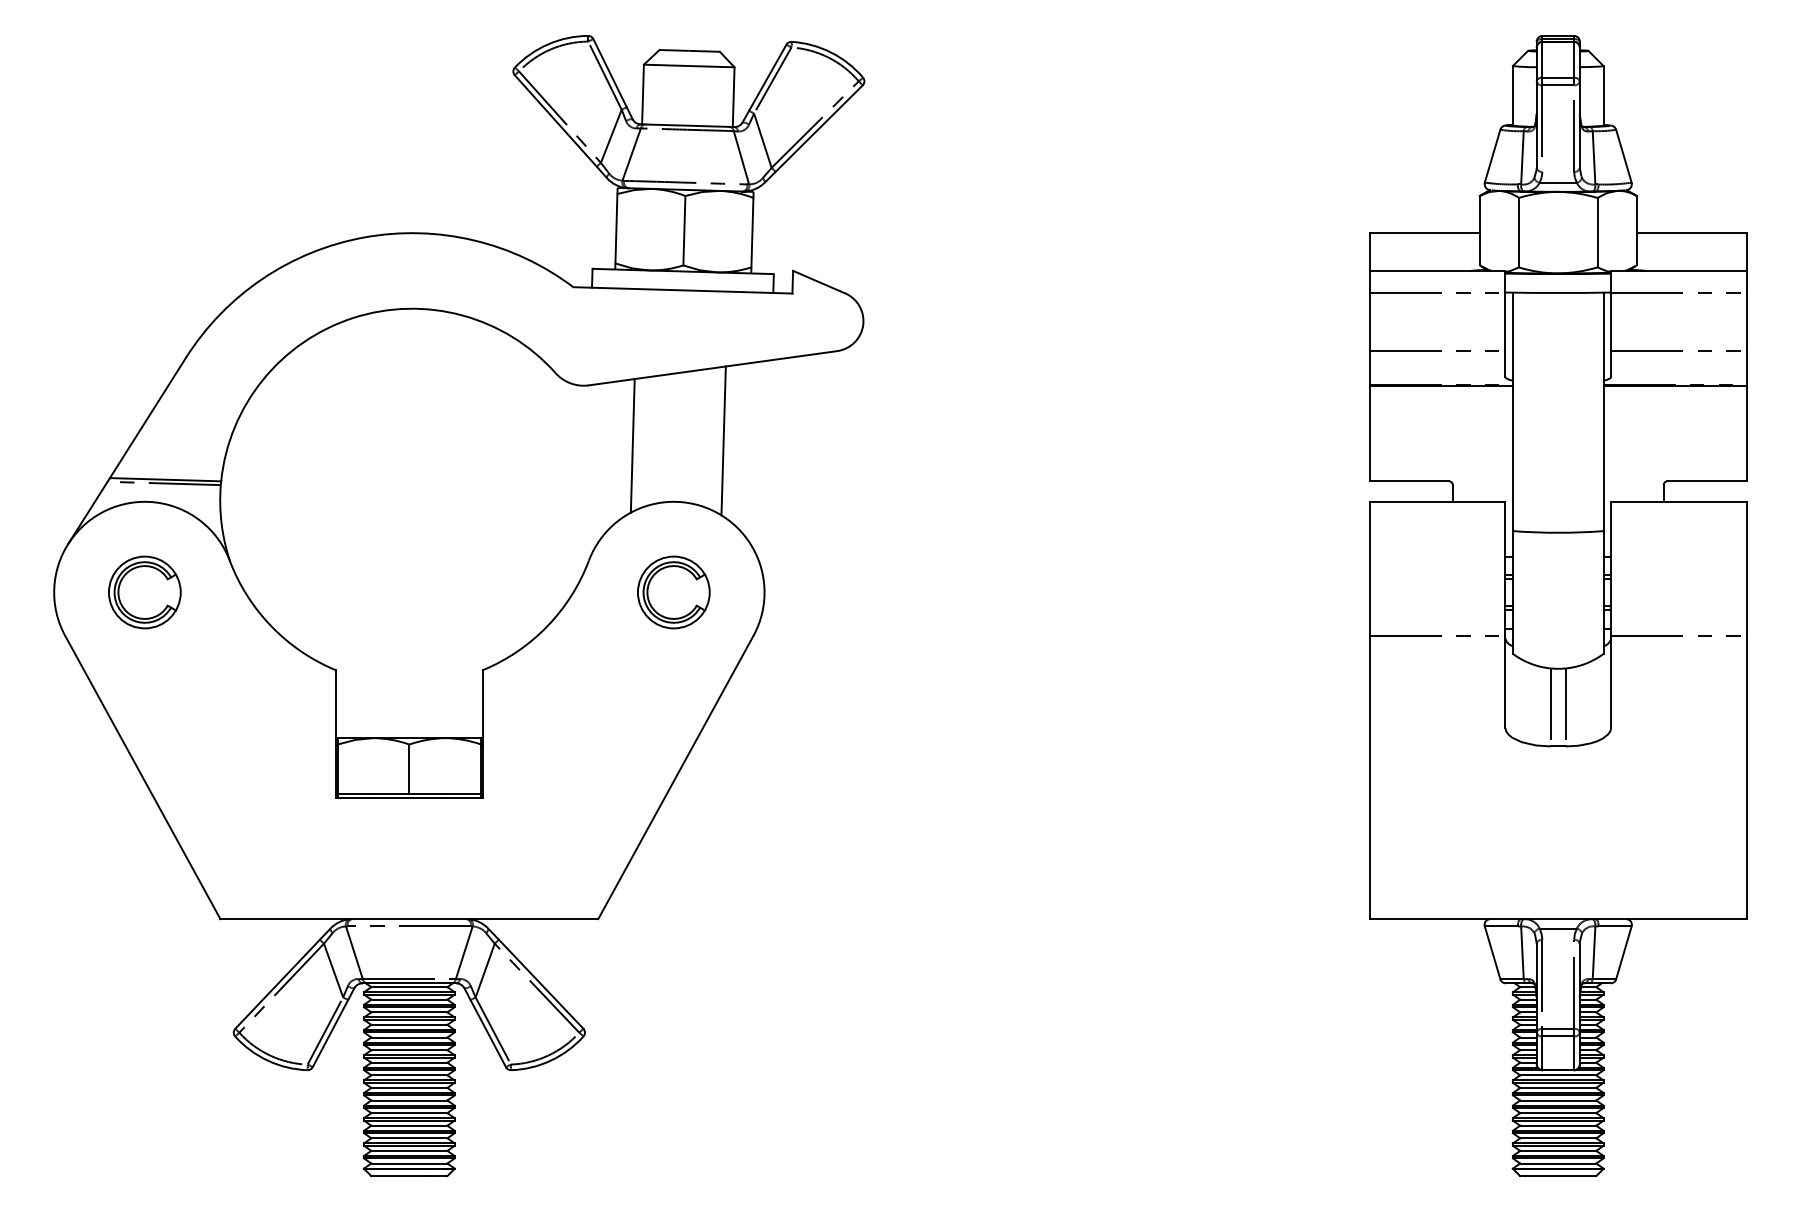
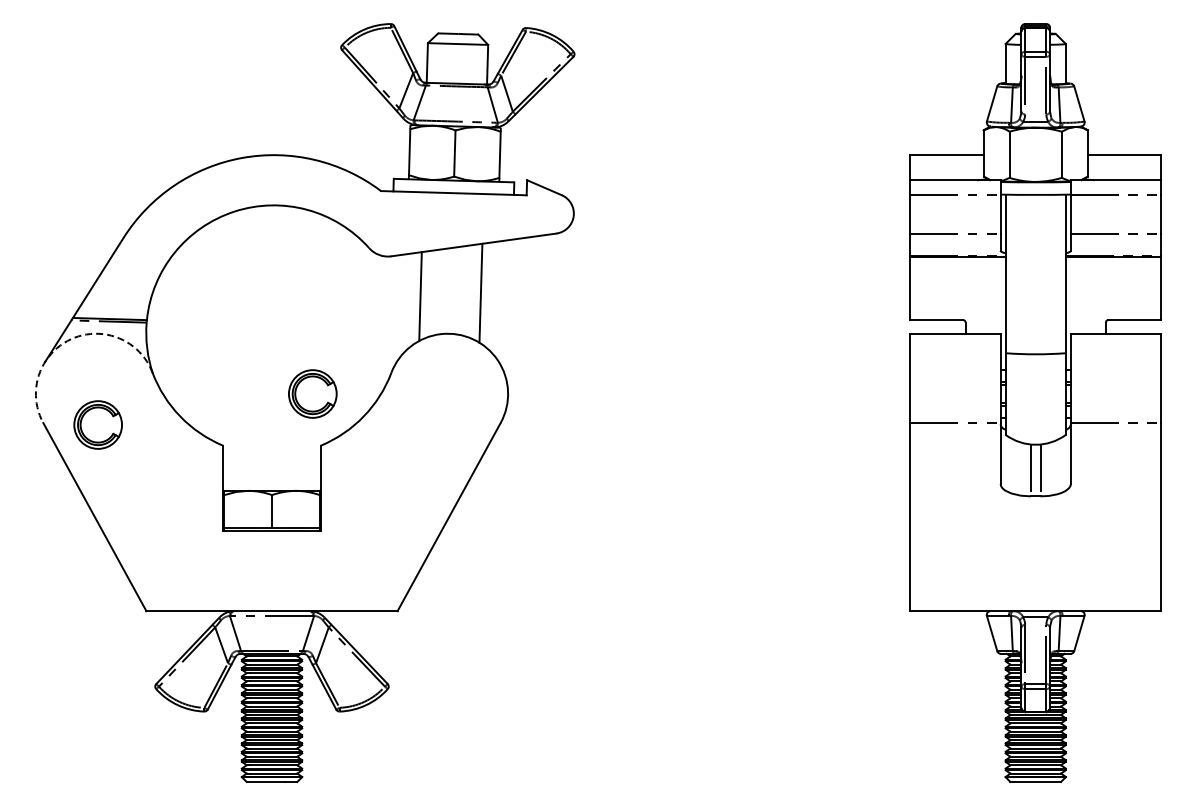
arc: (107, 510) -> (71, 339), solid -> dashed
part: (143, 591) -> (97, 424), moved
part: (673, 591) -> (312, 393), moved

